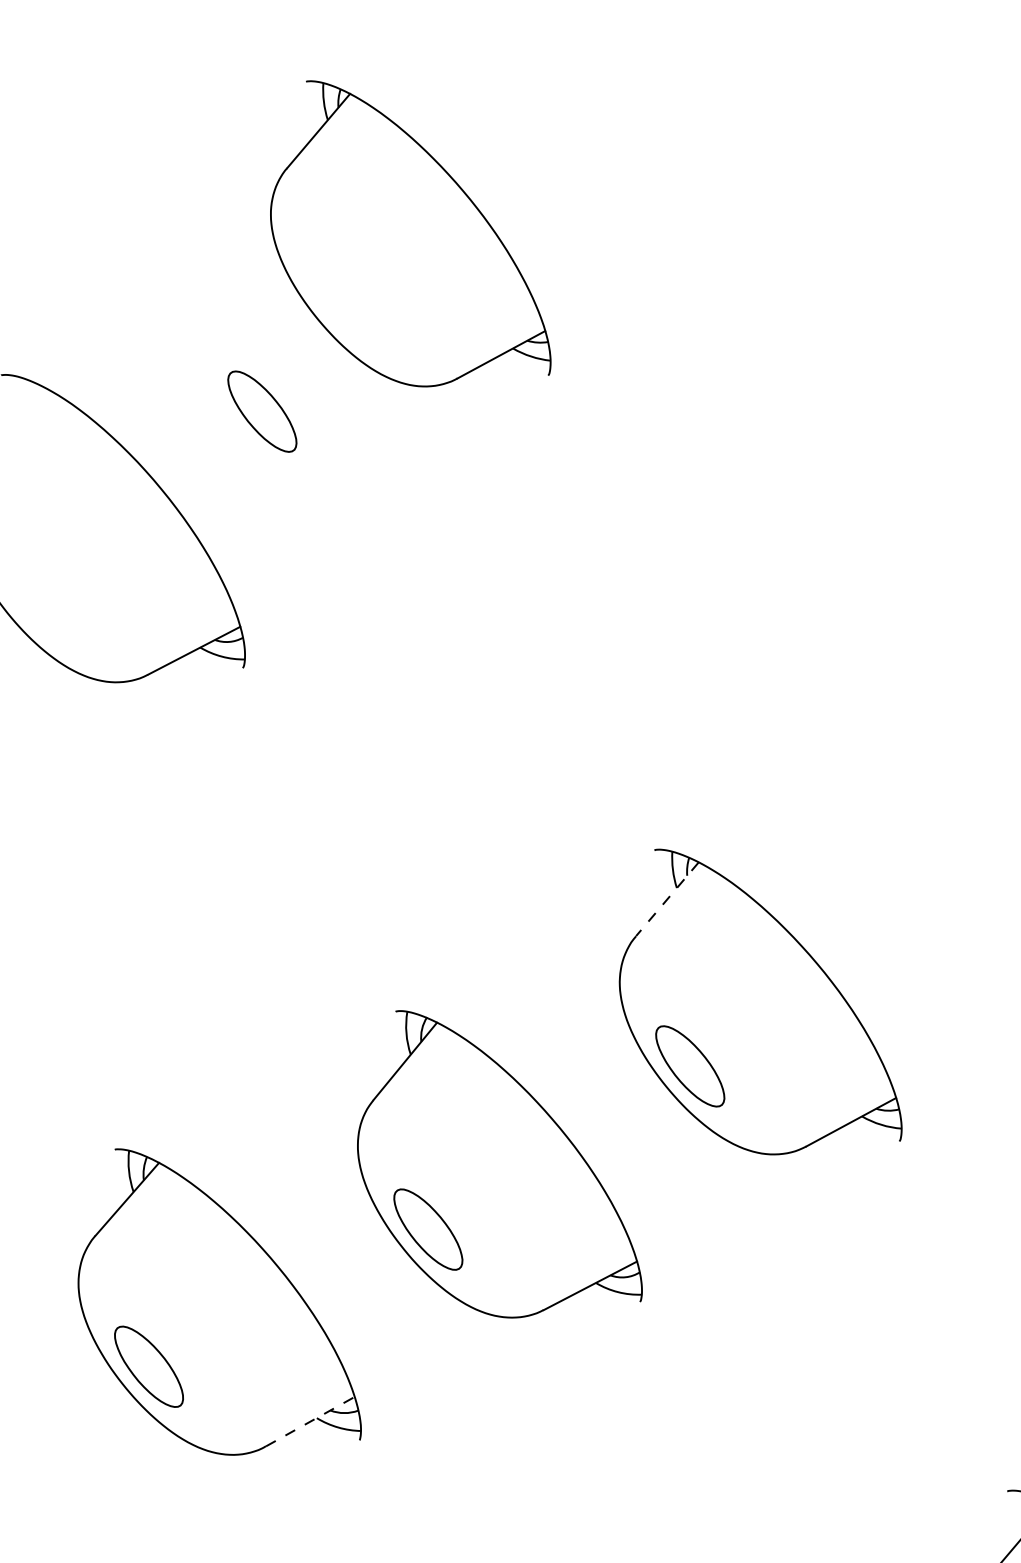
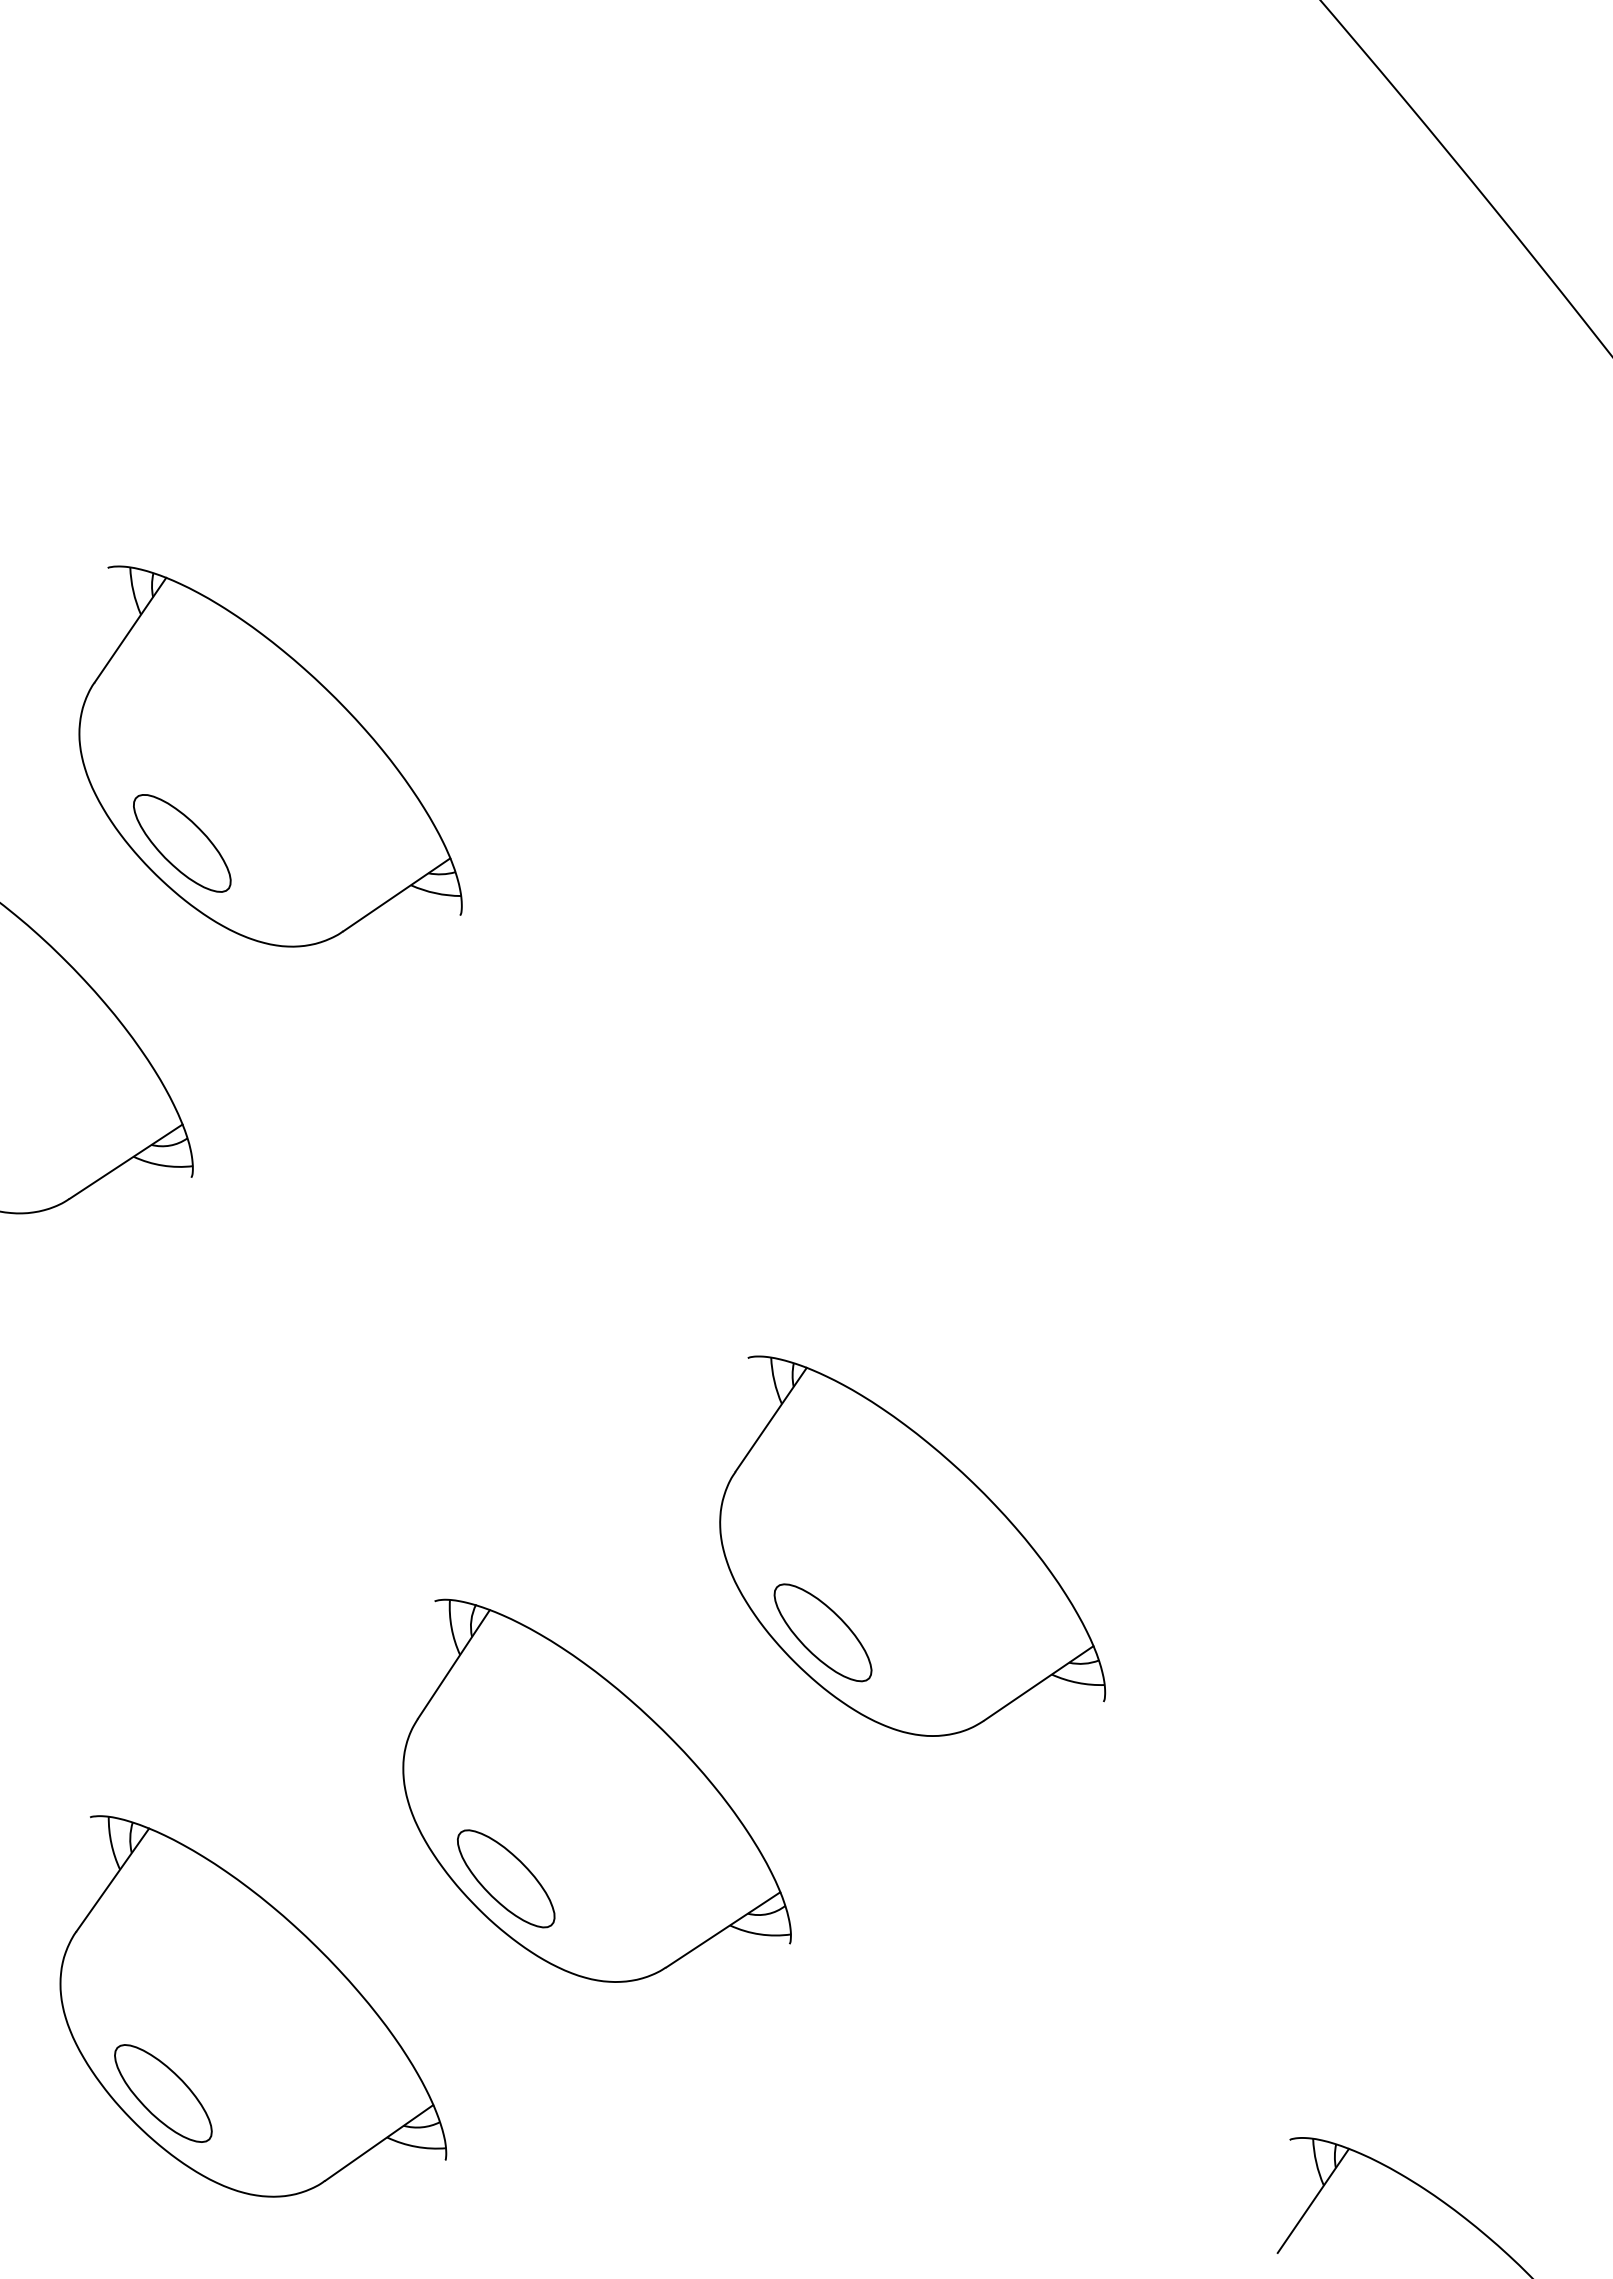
part: (415, 238) -> (270, 756), moved
line: (667, 899) -> (771, 1419), dashed -> solid
line: (310, 1421) -> (379, 2142), dashed -> solid

